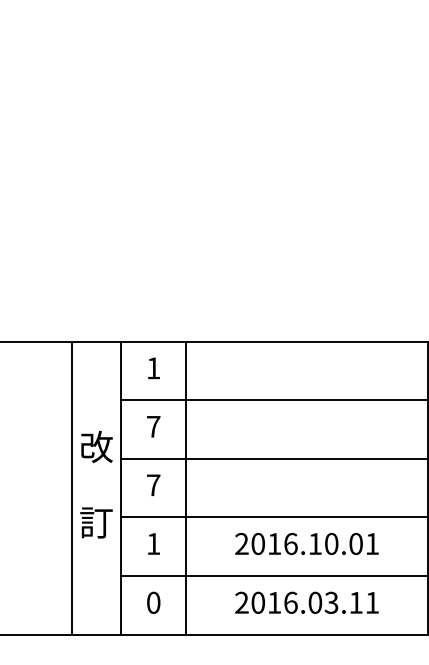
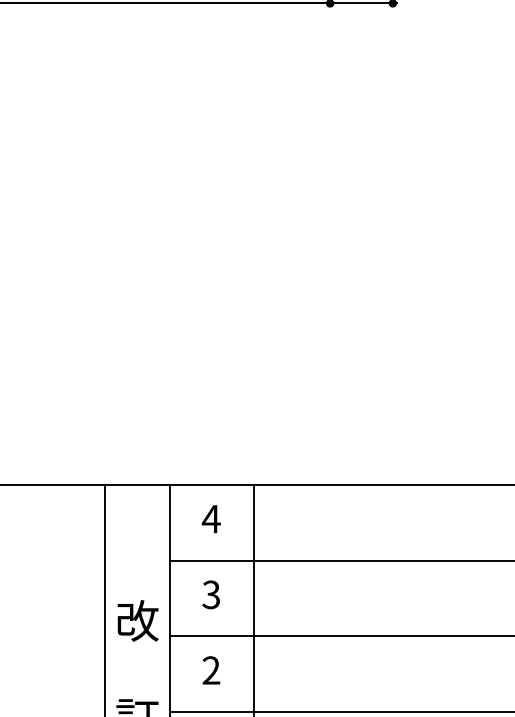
text: (153, 368) -> (211, 519), 1 -> 4
text: (153, 426) -> (211, 594), 7 -> 3
text: (153, 485) -> (211, 670), 7 -> 2

